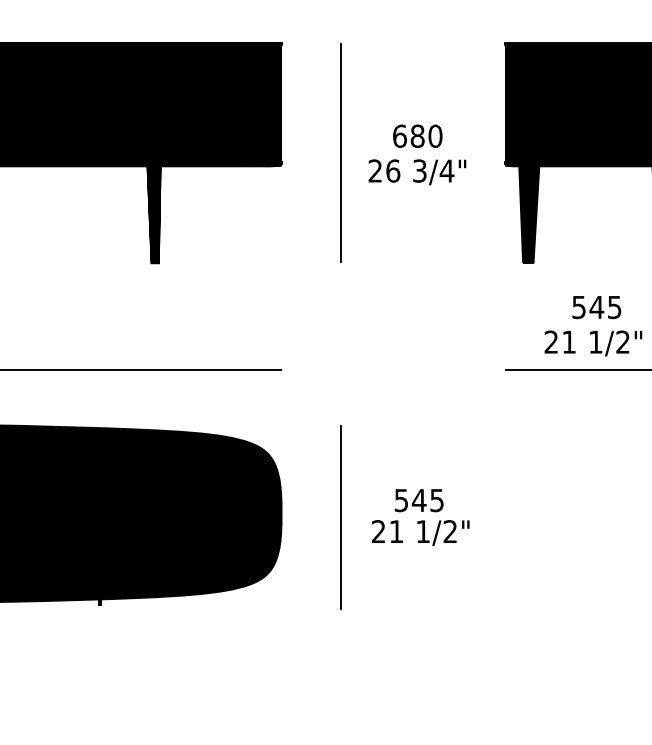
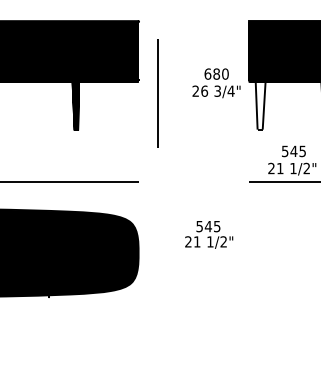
line: (340, 153) -> (157, 93), moved
text: (417, 155) -> (216, 83), moved
fill: (528, 214) -> (260, 105), removed
line: (340, 516) -> (167, 254), removed
text: (421, 516) -> (209, 234), moved

